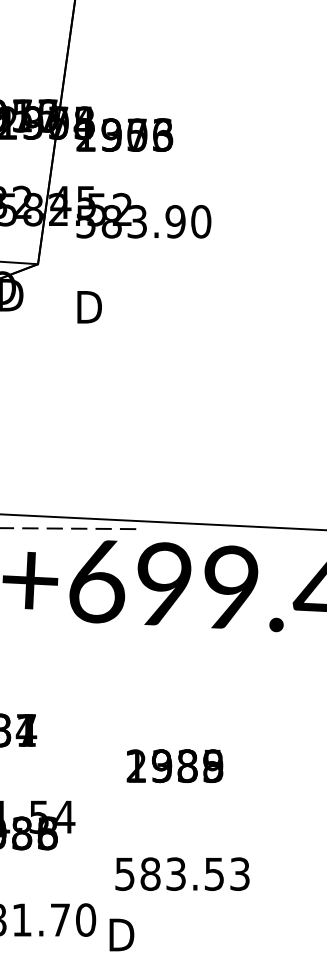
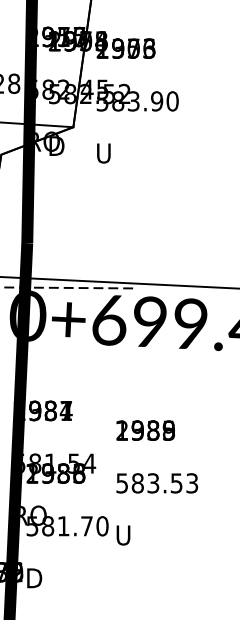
text: (89, 307) -> (104, 153), D -> U
text: (174, 765) -> (145, 430), moved
text: (182, 874) -> (157, 483), moved
text: (120, 935) -> (123, 535), D -> U

